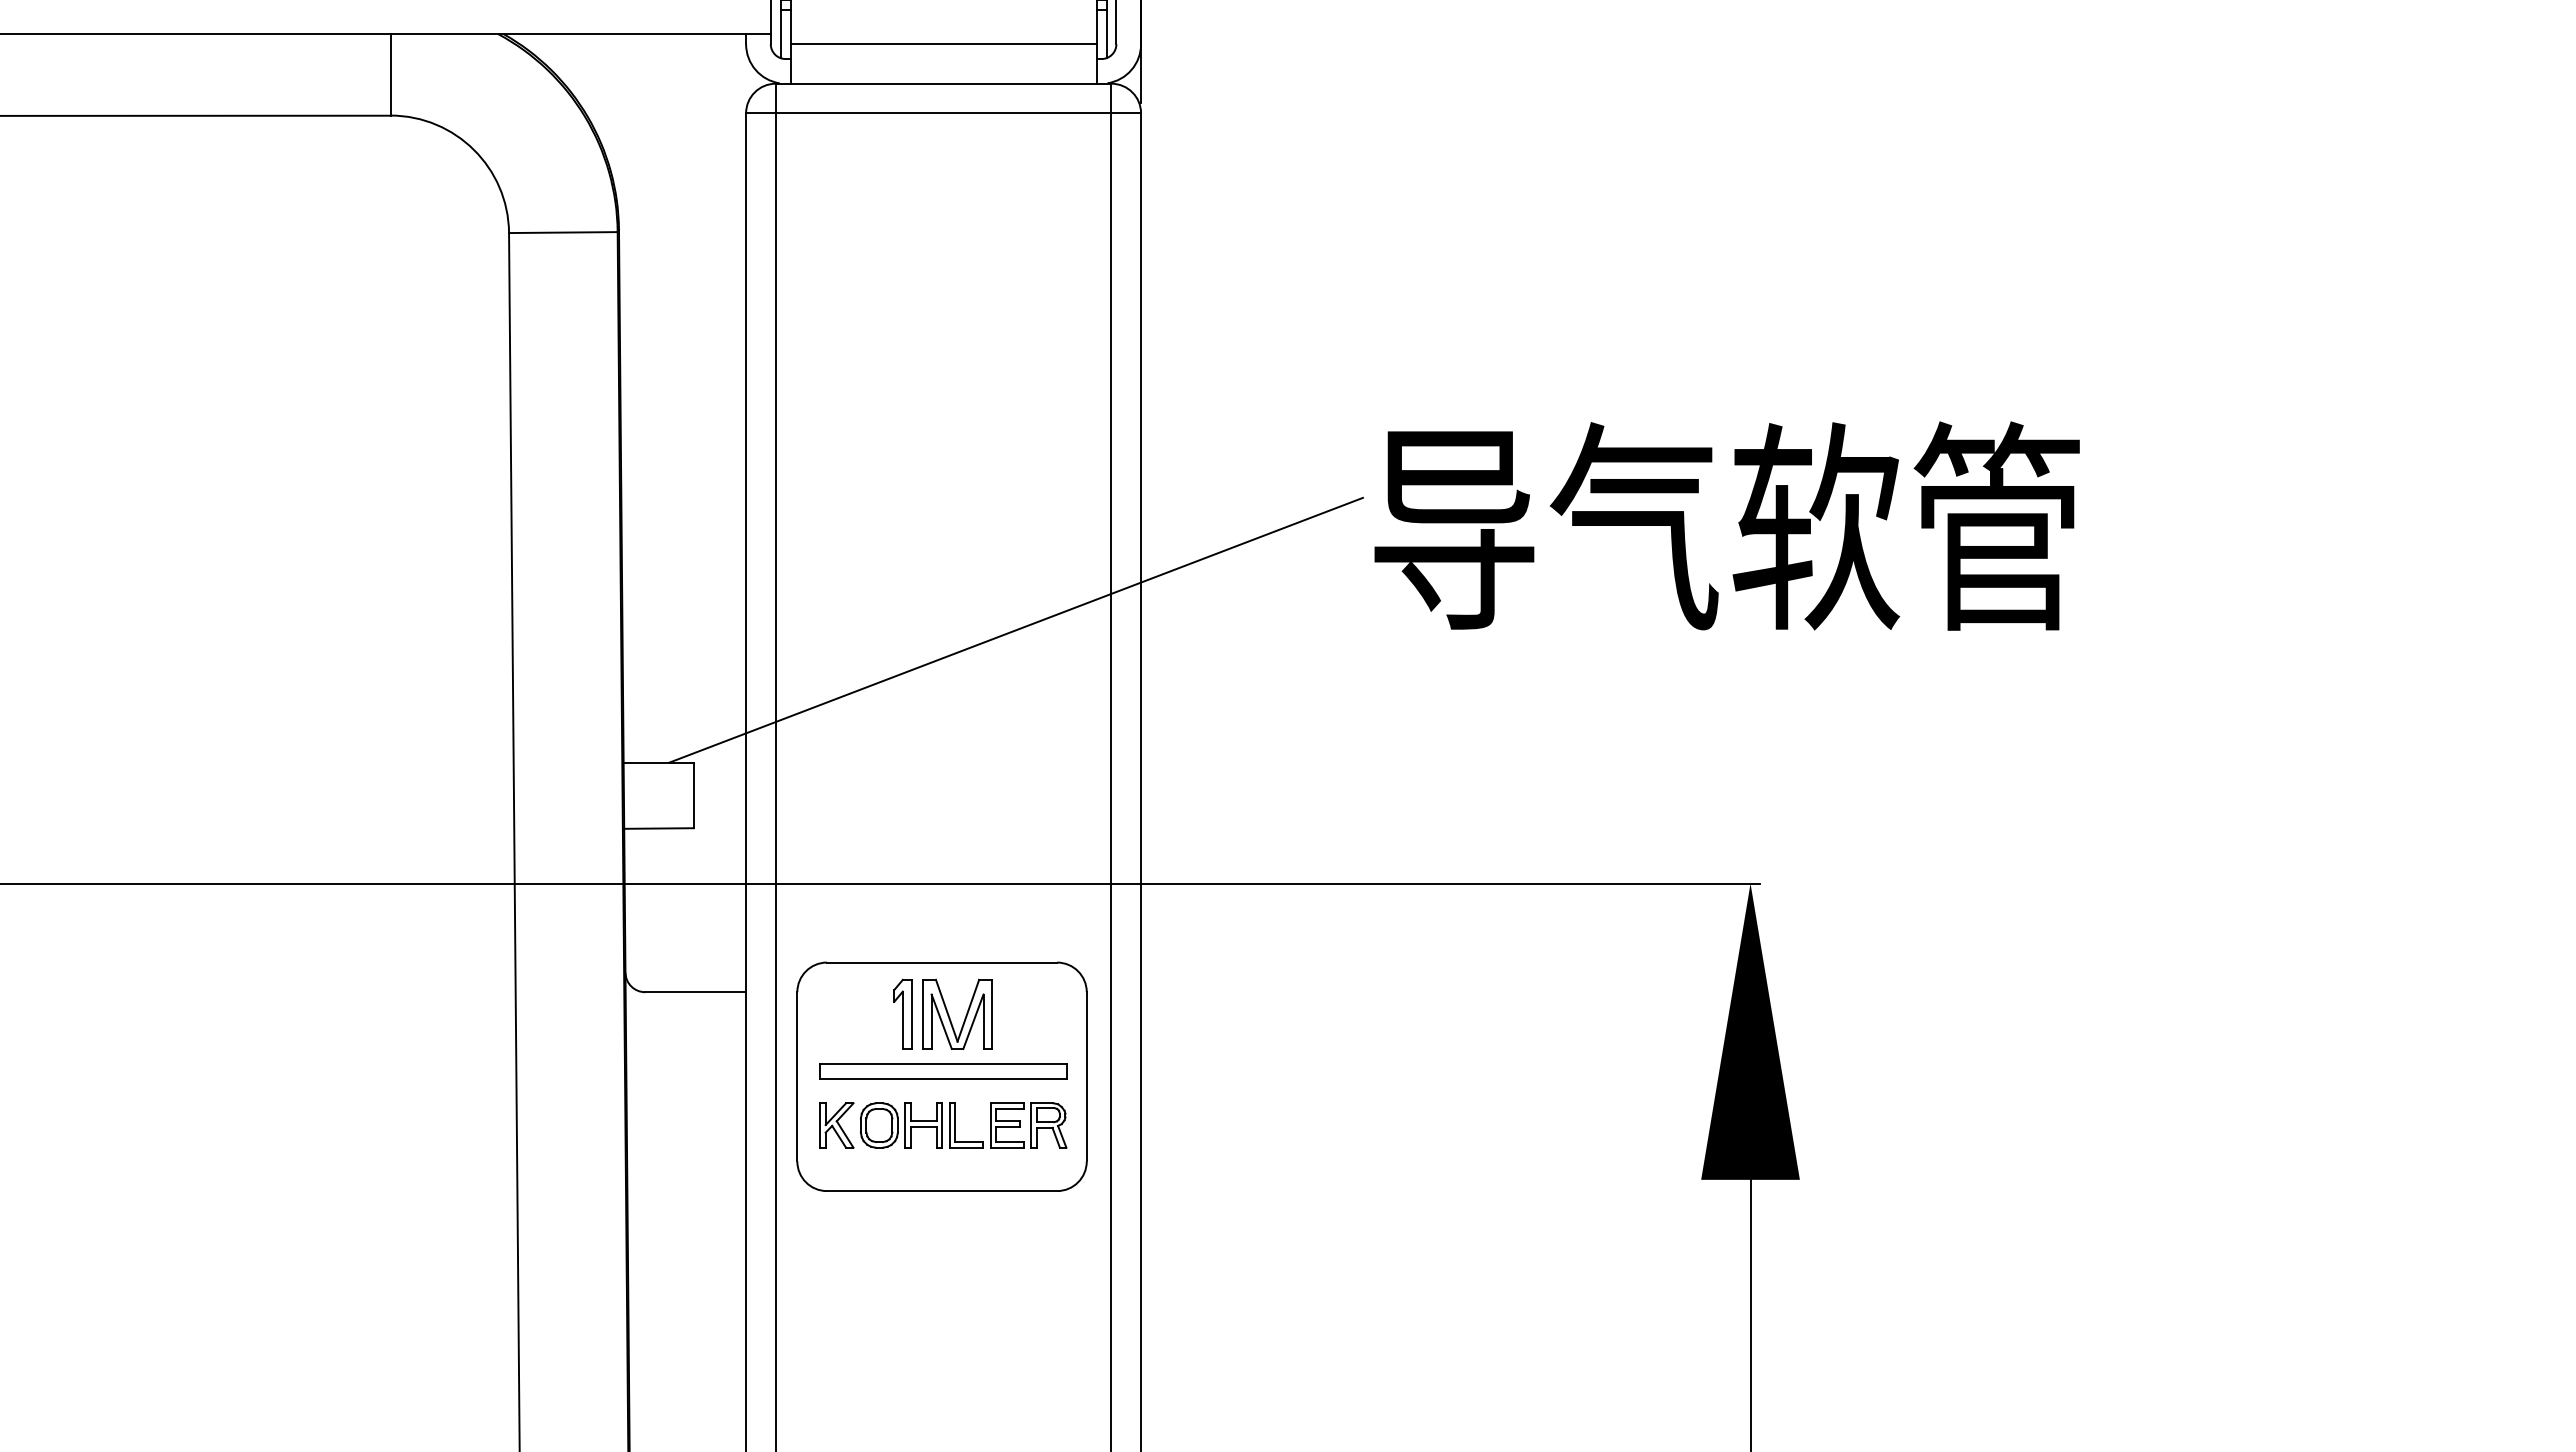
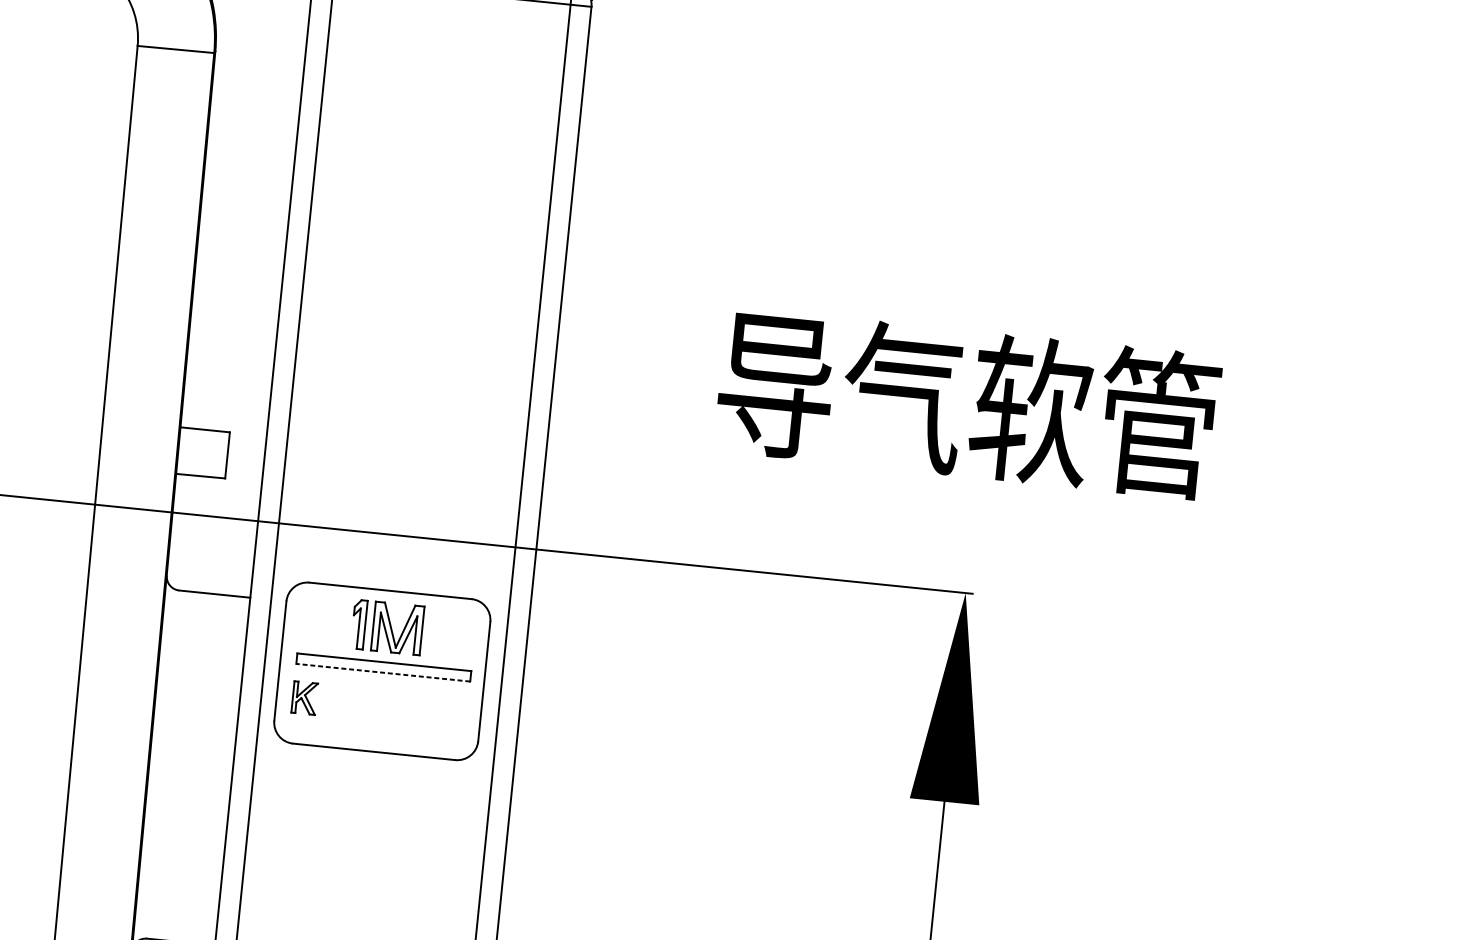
text: (1726, 525) -> (967, 403), moved
line: (1015, 629) -> (466, 361), removed
line: (943, 1078) -> (383, 672), solid -> dashed
part: (955, 1125) -> (388, 706), removed

